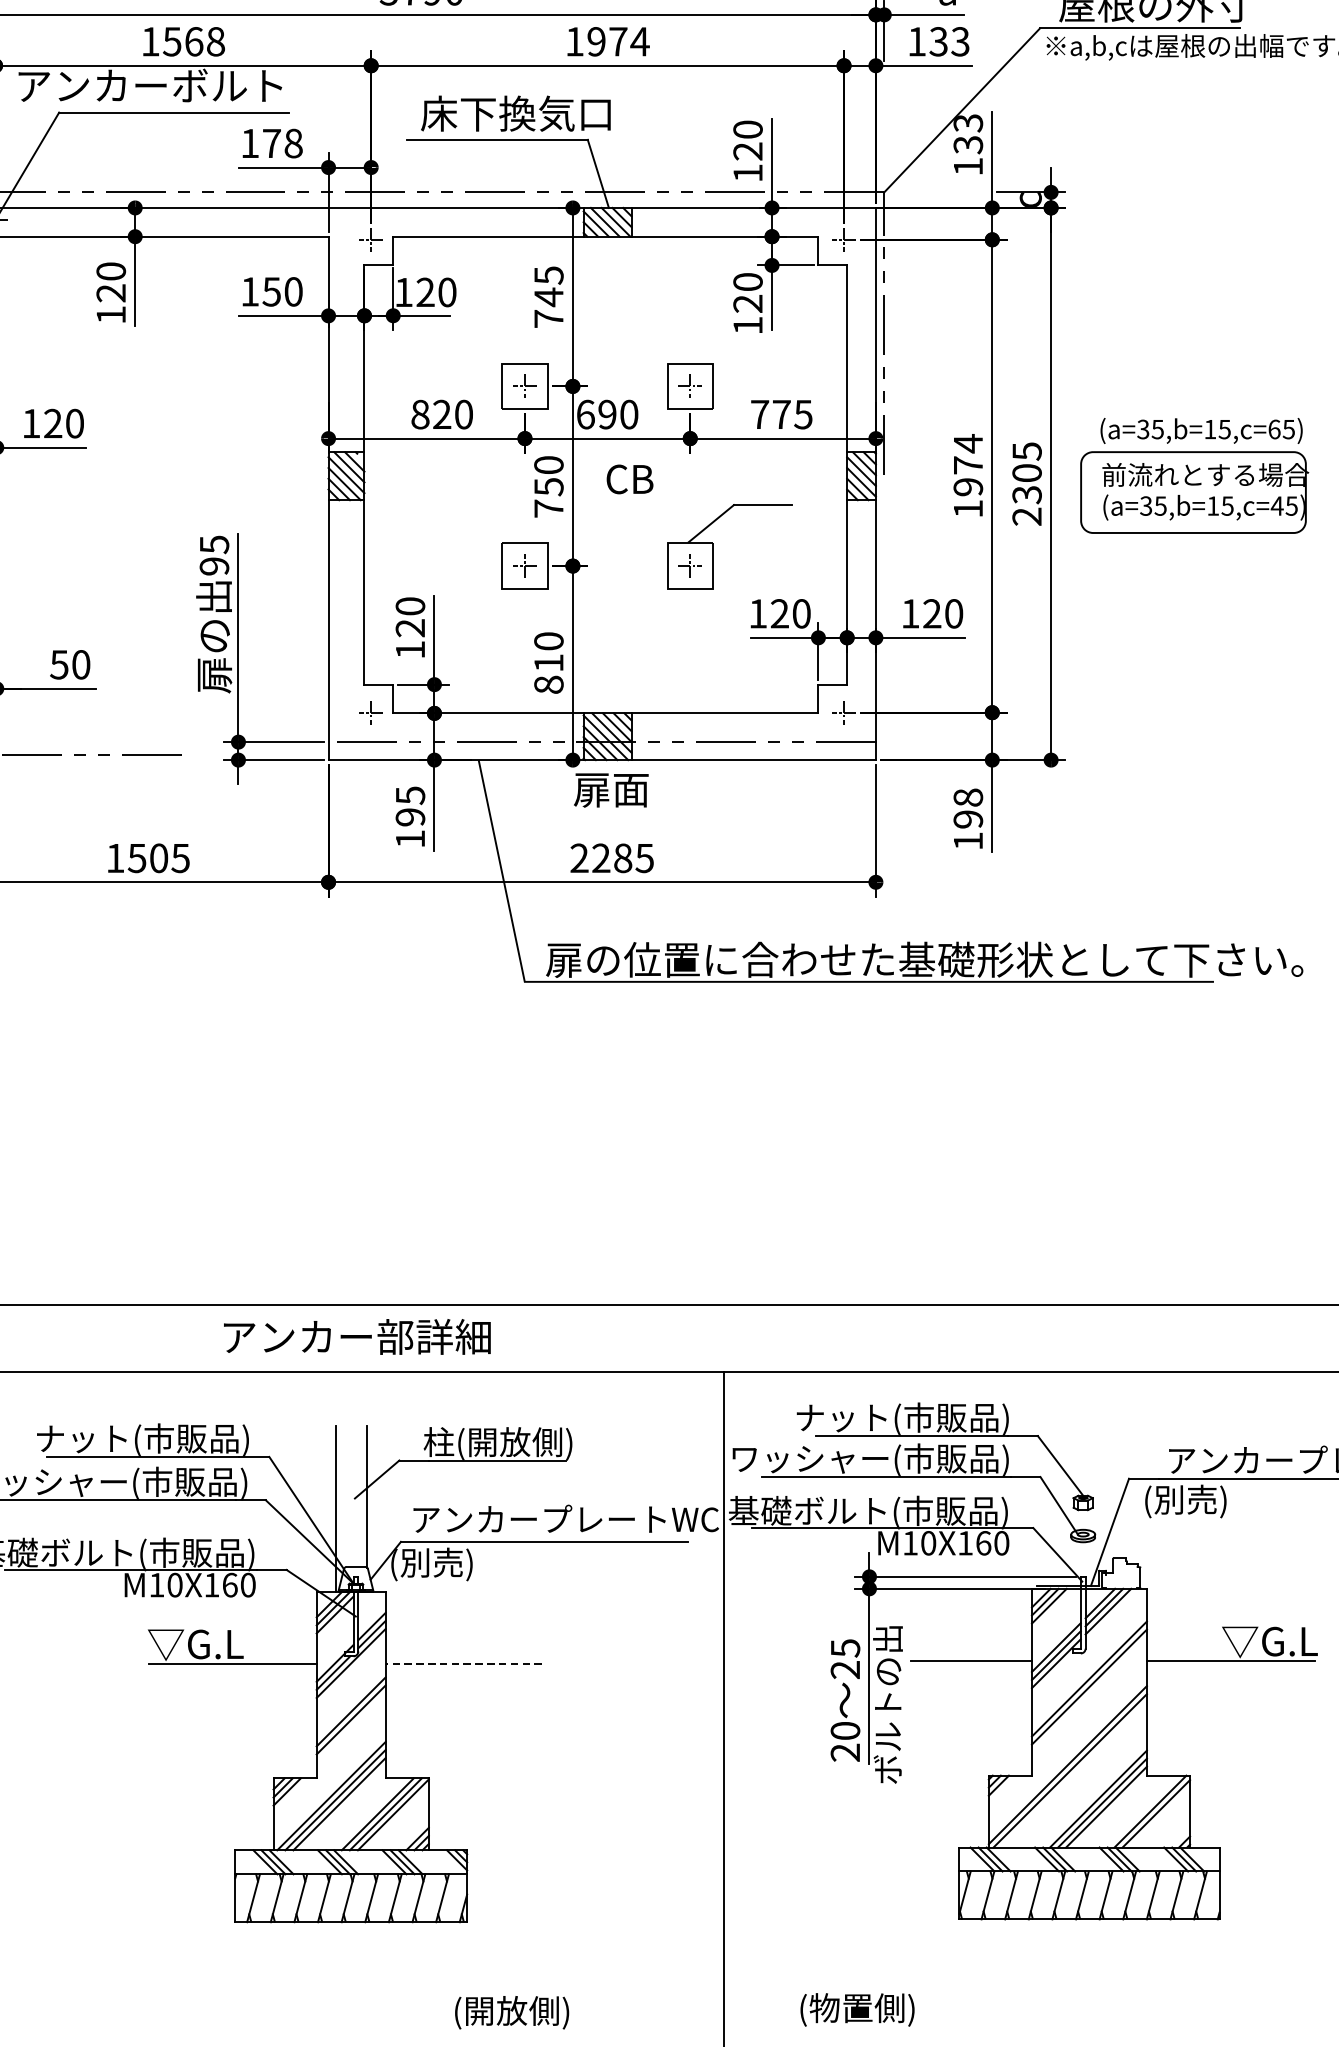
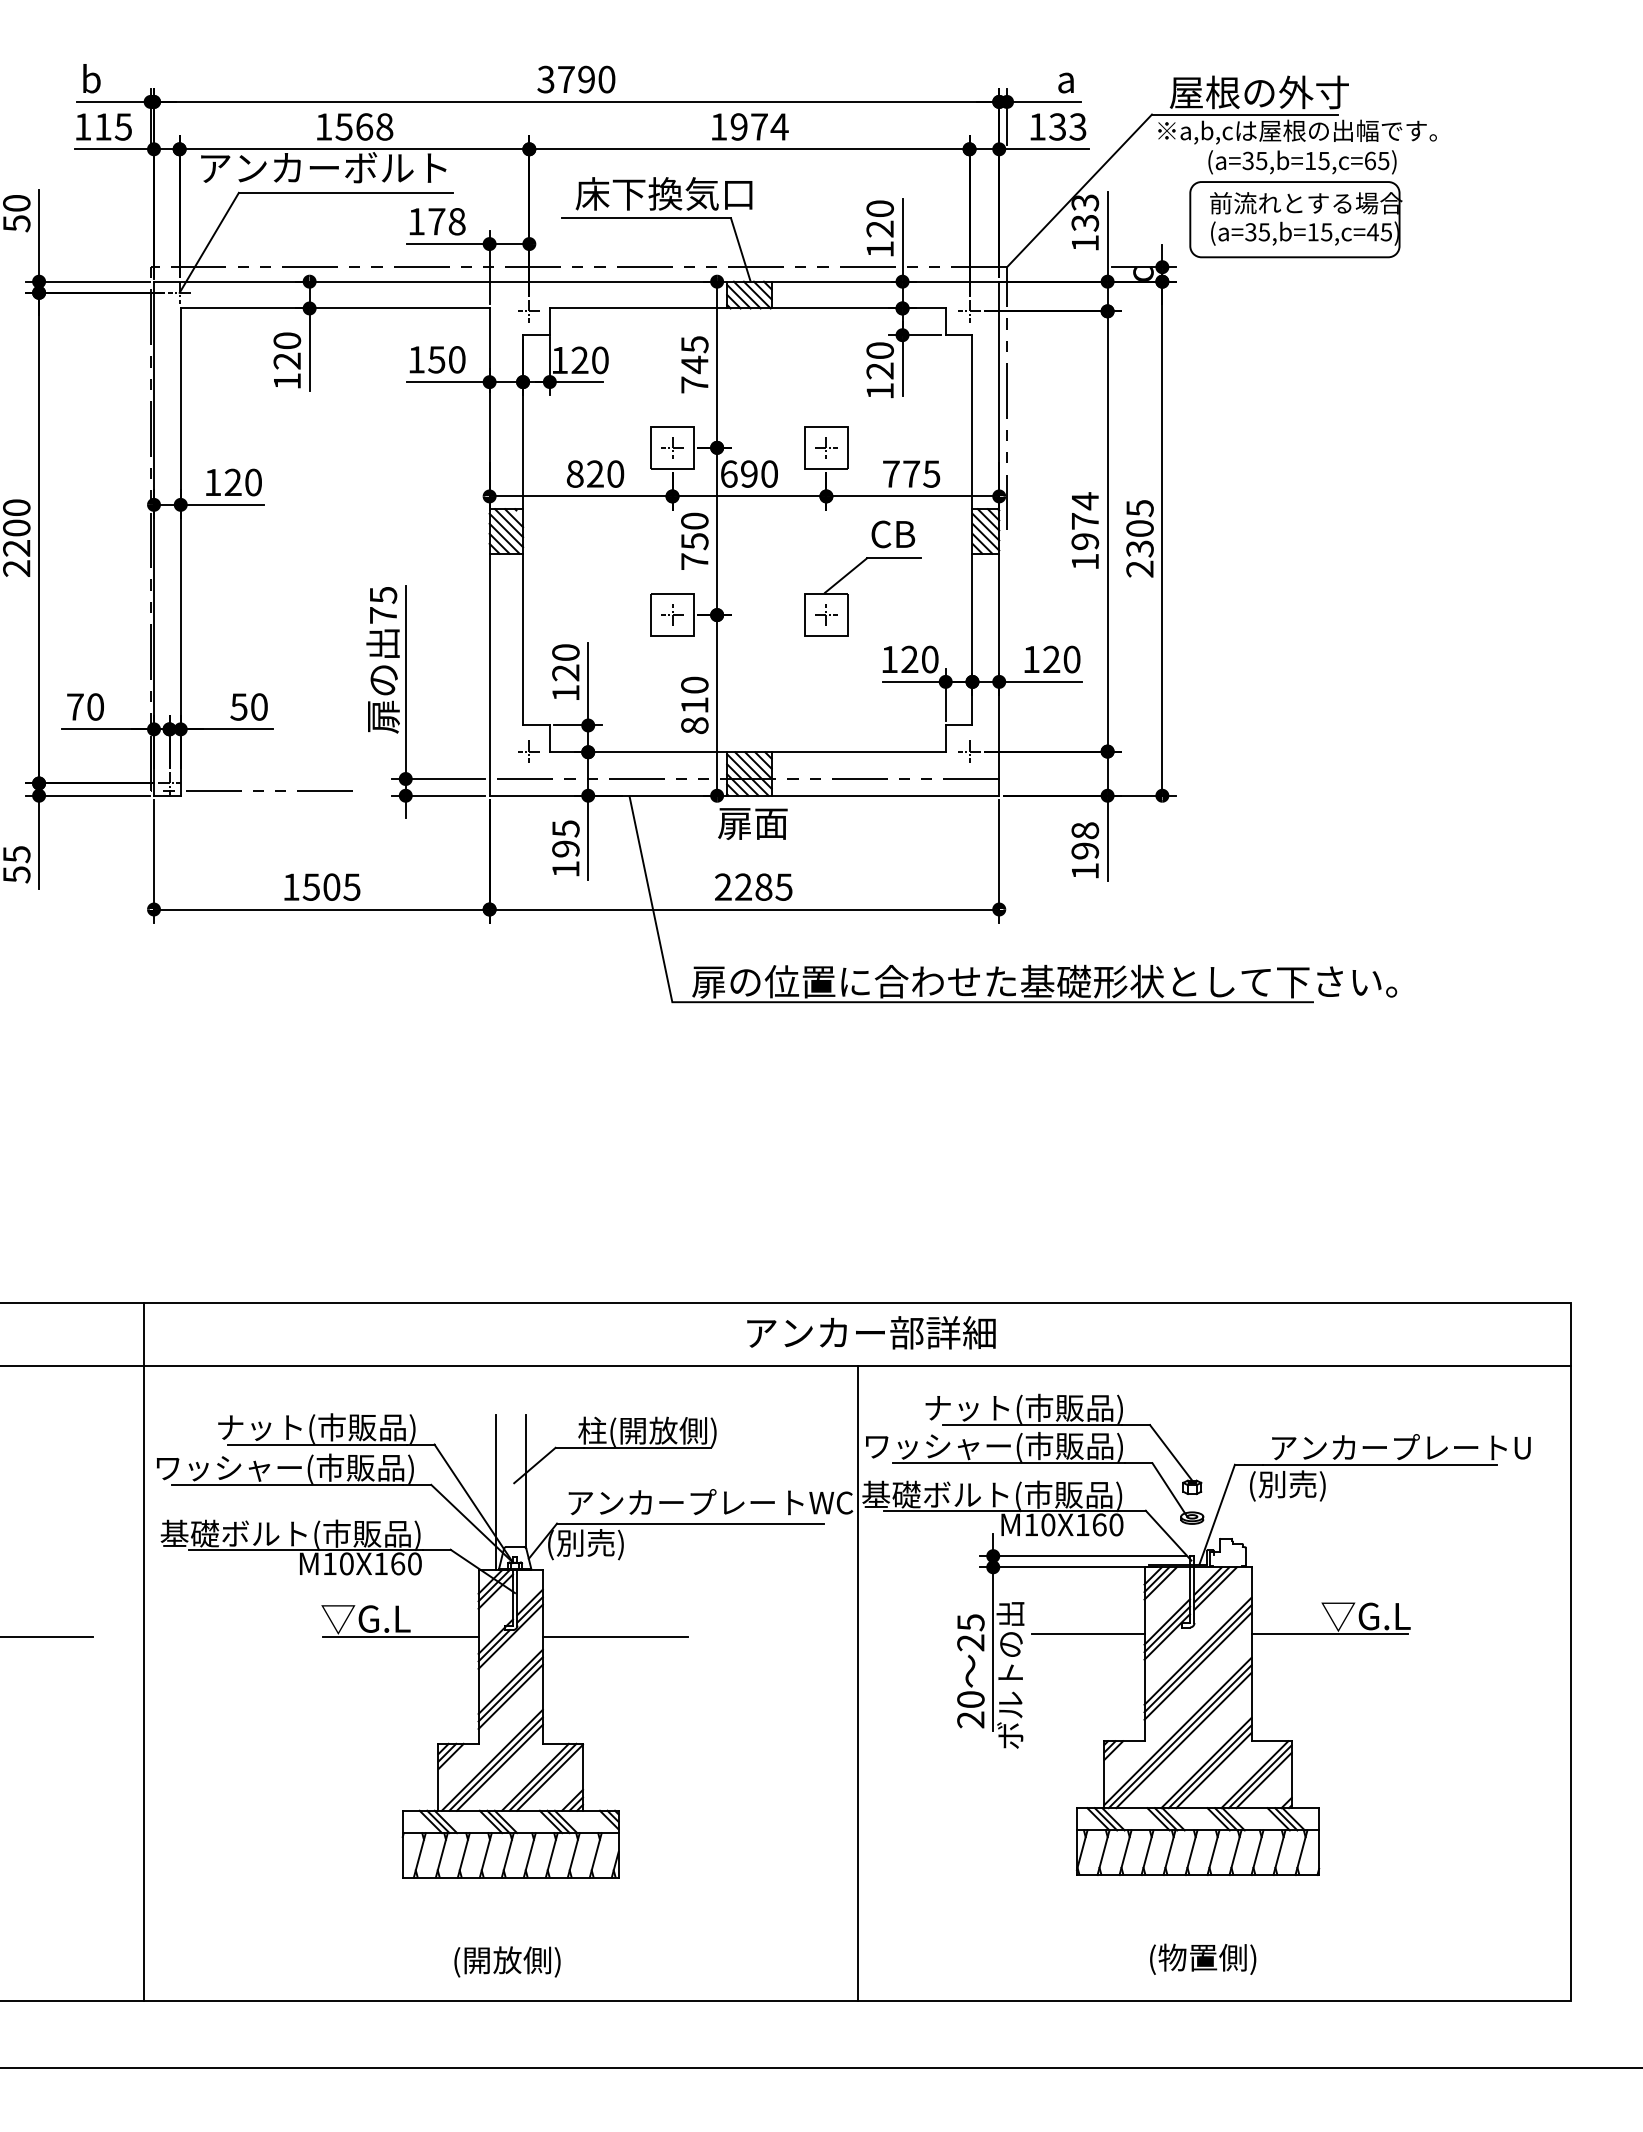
part: (1194, 476) -> (1295, 204), moved
text: (630, 479) -> (893, 534), moved
text: (214, 566) -> (383, 615), 95 -> 75
text: (357, 1336) -> (871, 1332), moved
line: (463, 1663) -> (615, 1636), dashed -> solid
line: (1088, 1694) -> (1197, 1665), added
line: (350, 1727) -> (510, 1696), added
line: (1073, 1774) -> (1183, 1740), added
line: (1159, 1817) -> (1263, 1780), added
text: (857, 2009) -> (1203, 1958), moved
text: (512, 2012) -> (507, 1961), moved

